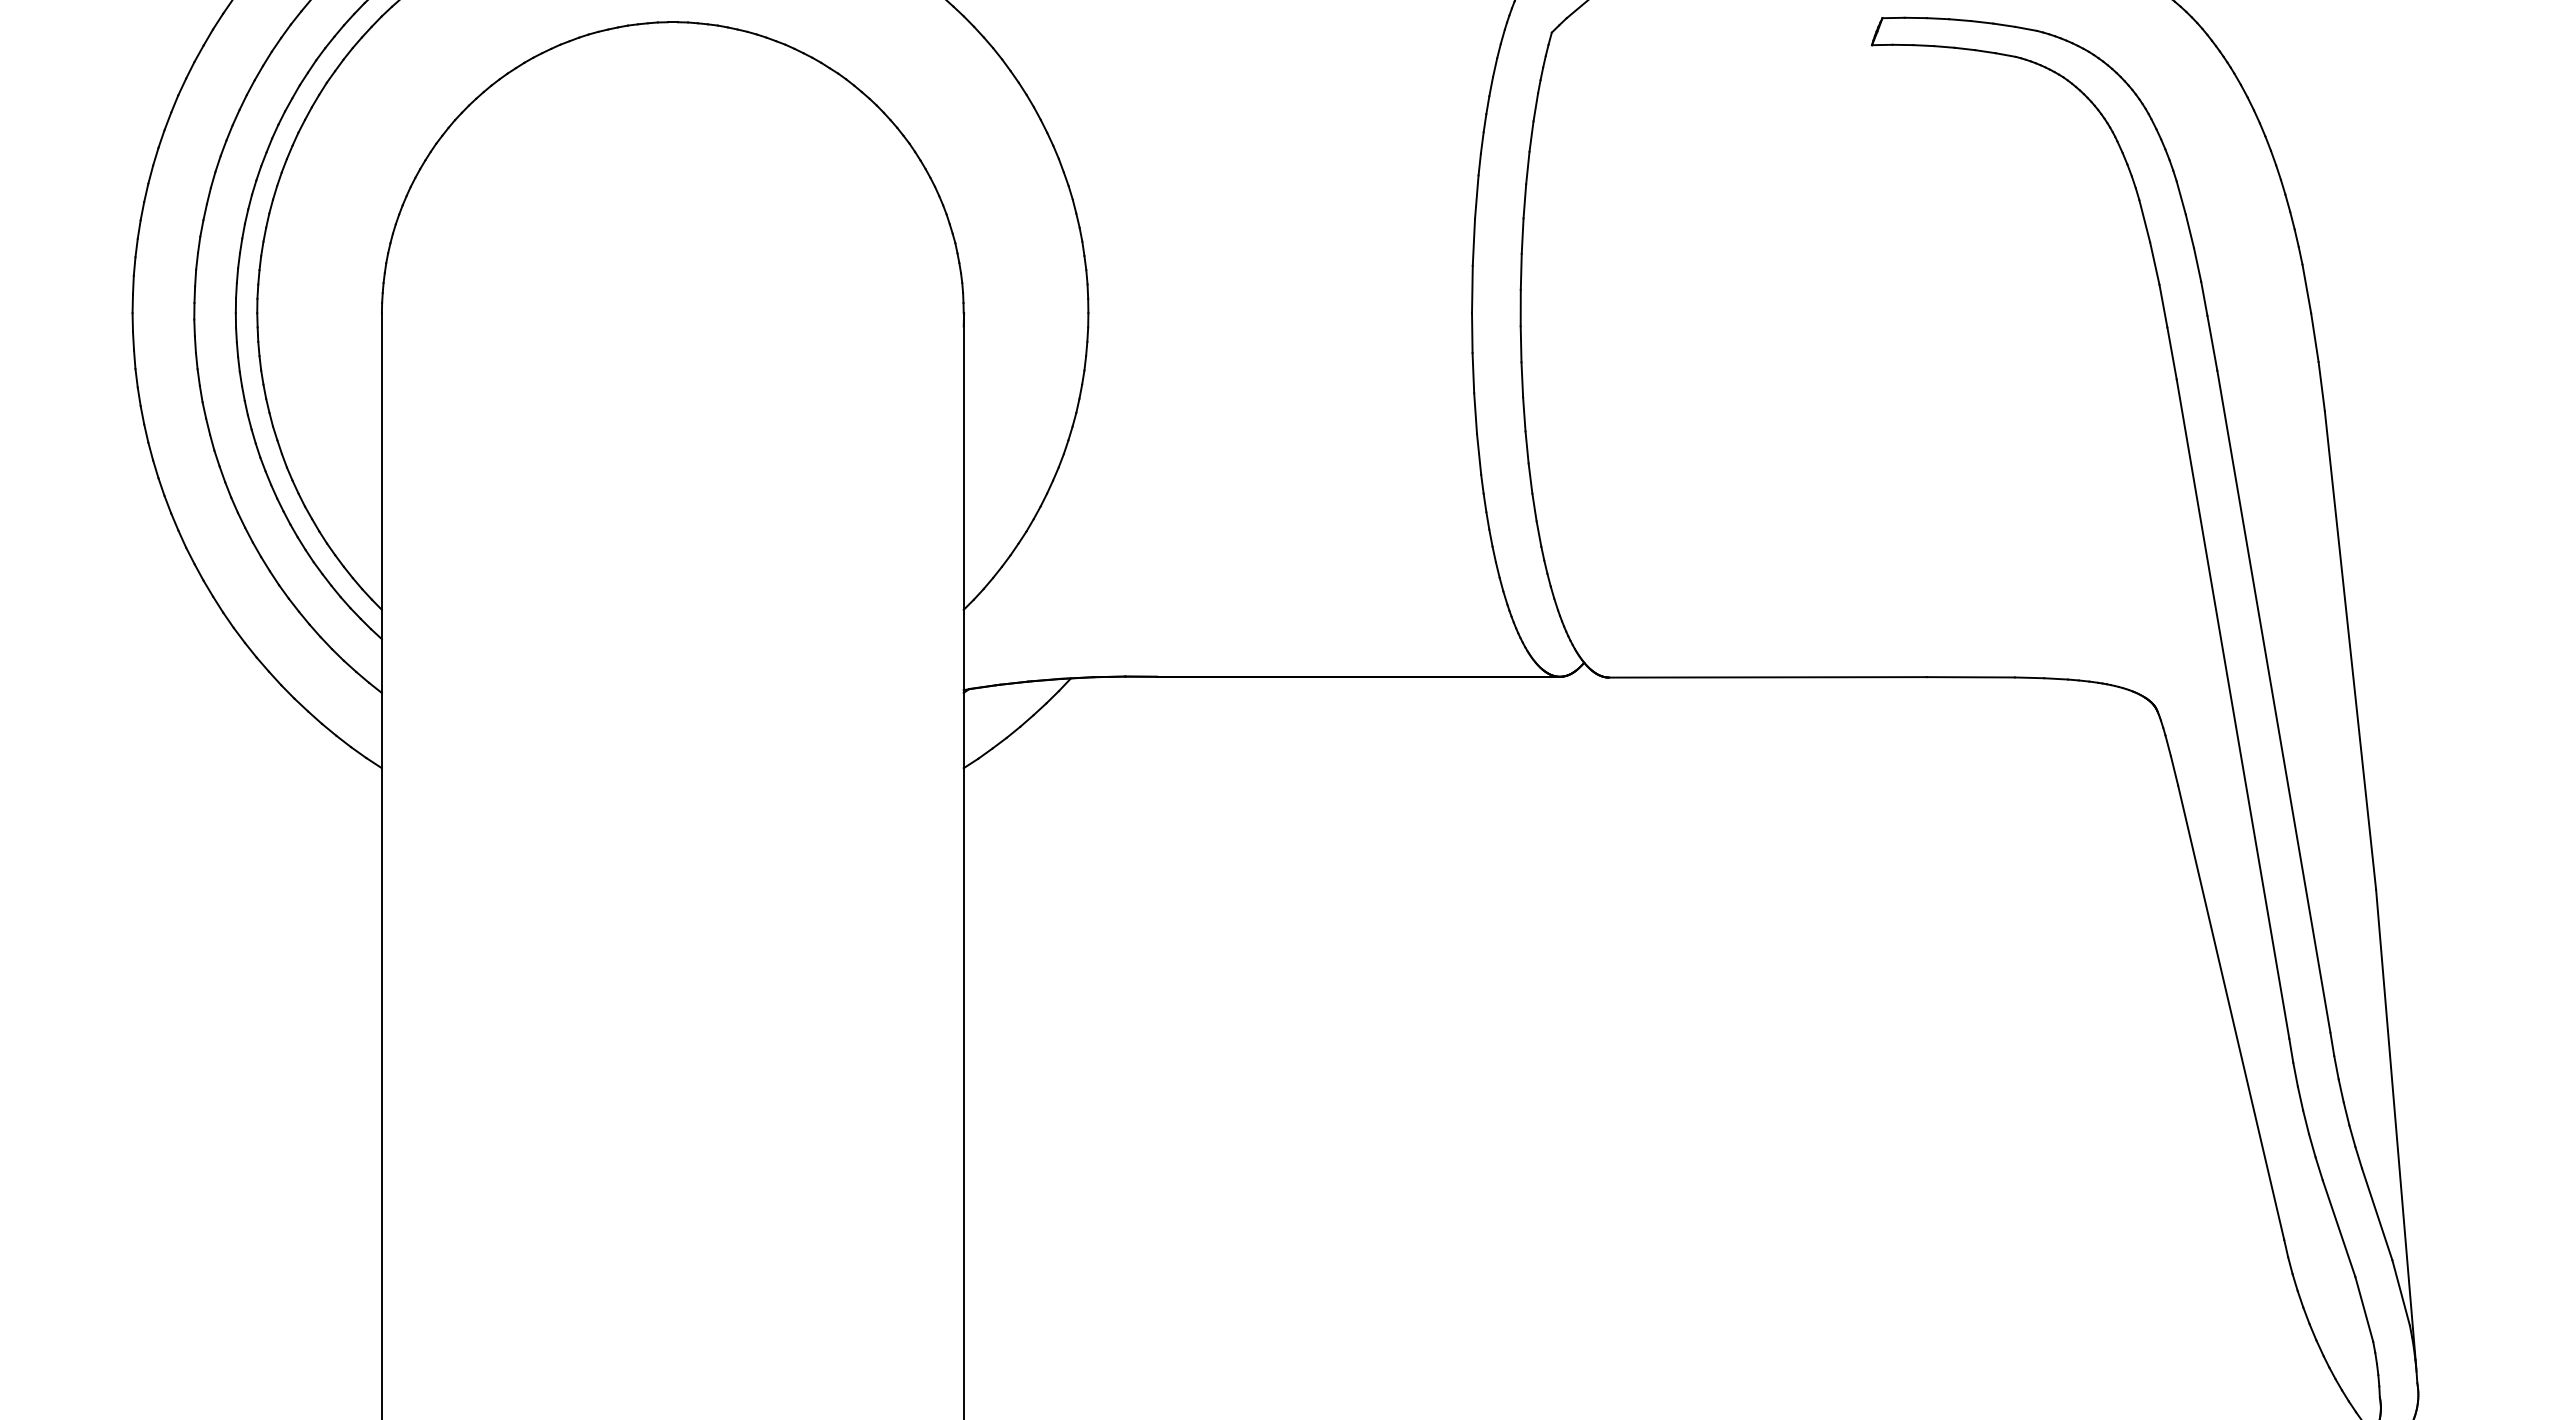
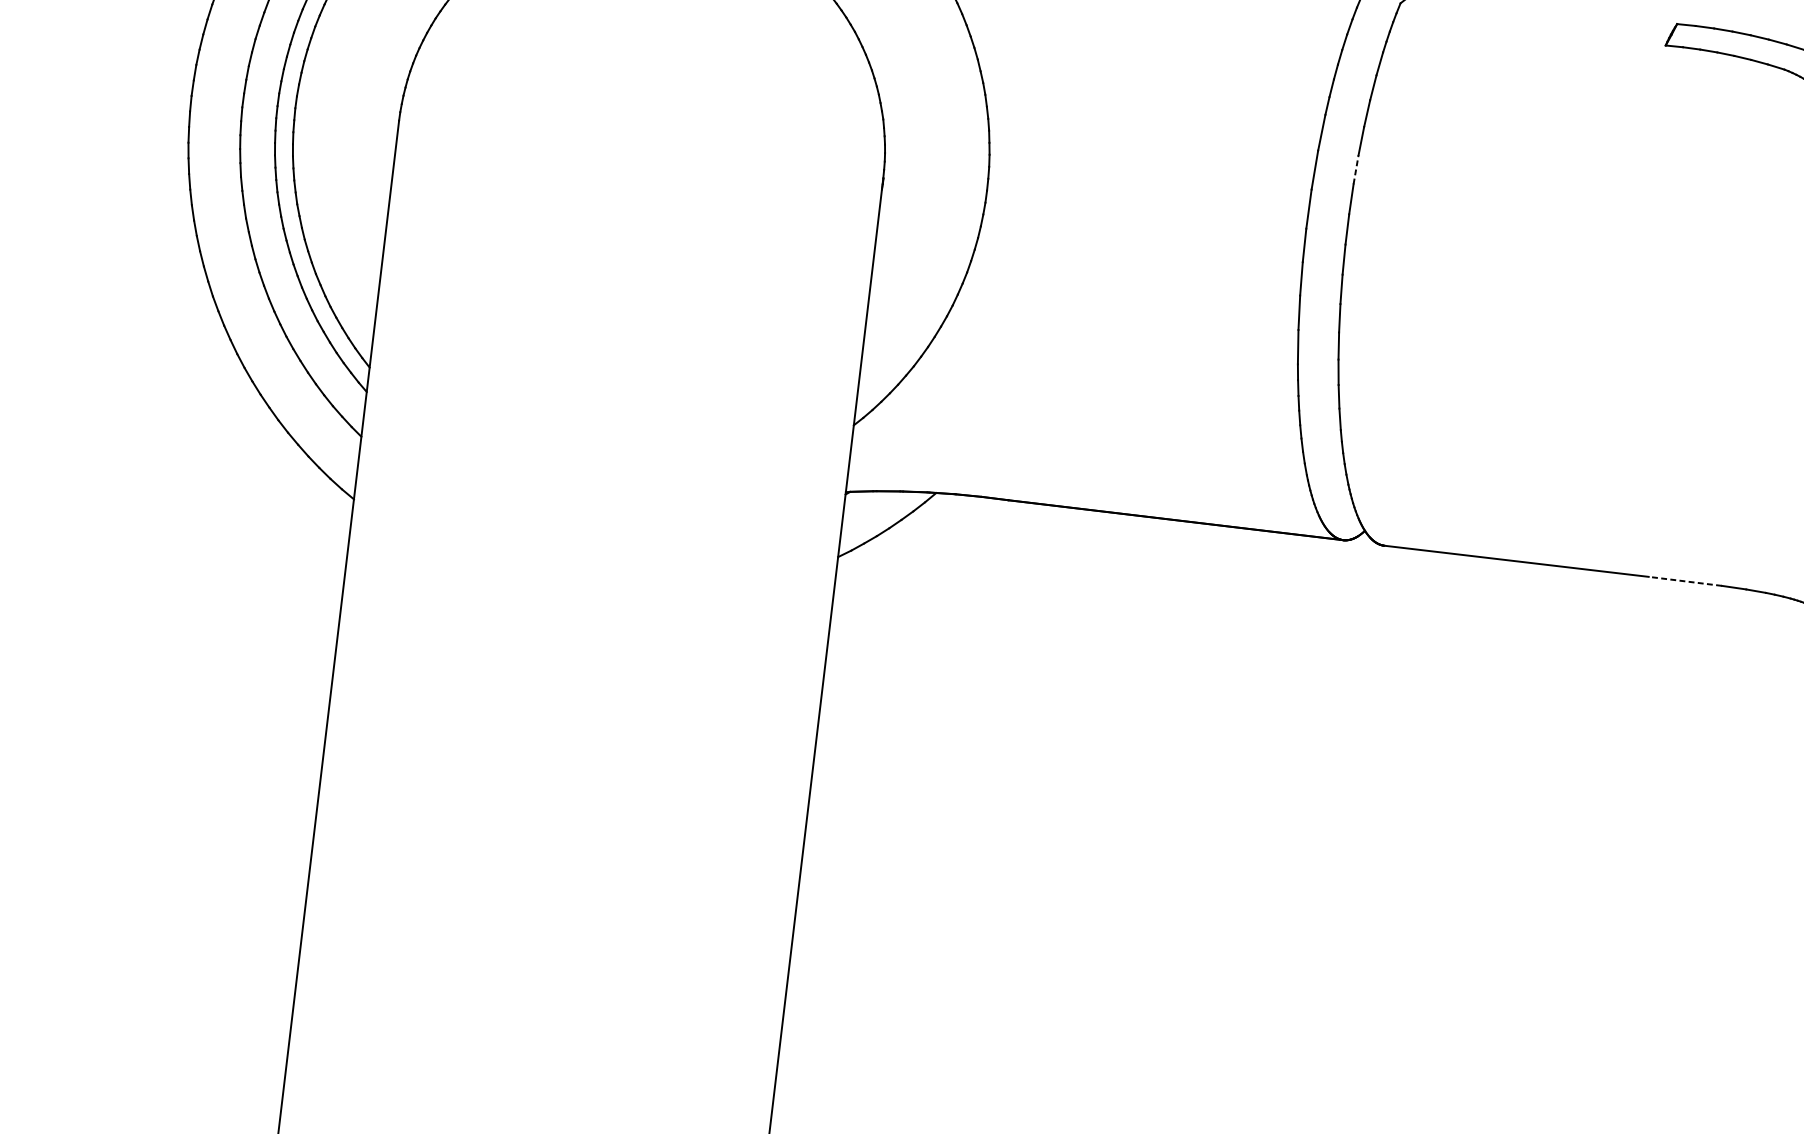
line: (1522, 236) -> (1355, 170), solid -> dashed
line: (1970, 677) -> (1684, 581), solid -> dashed

